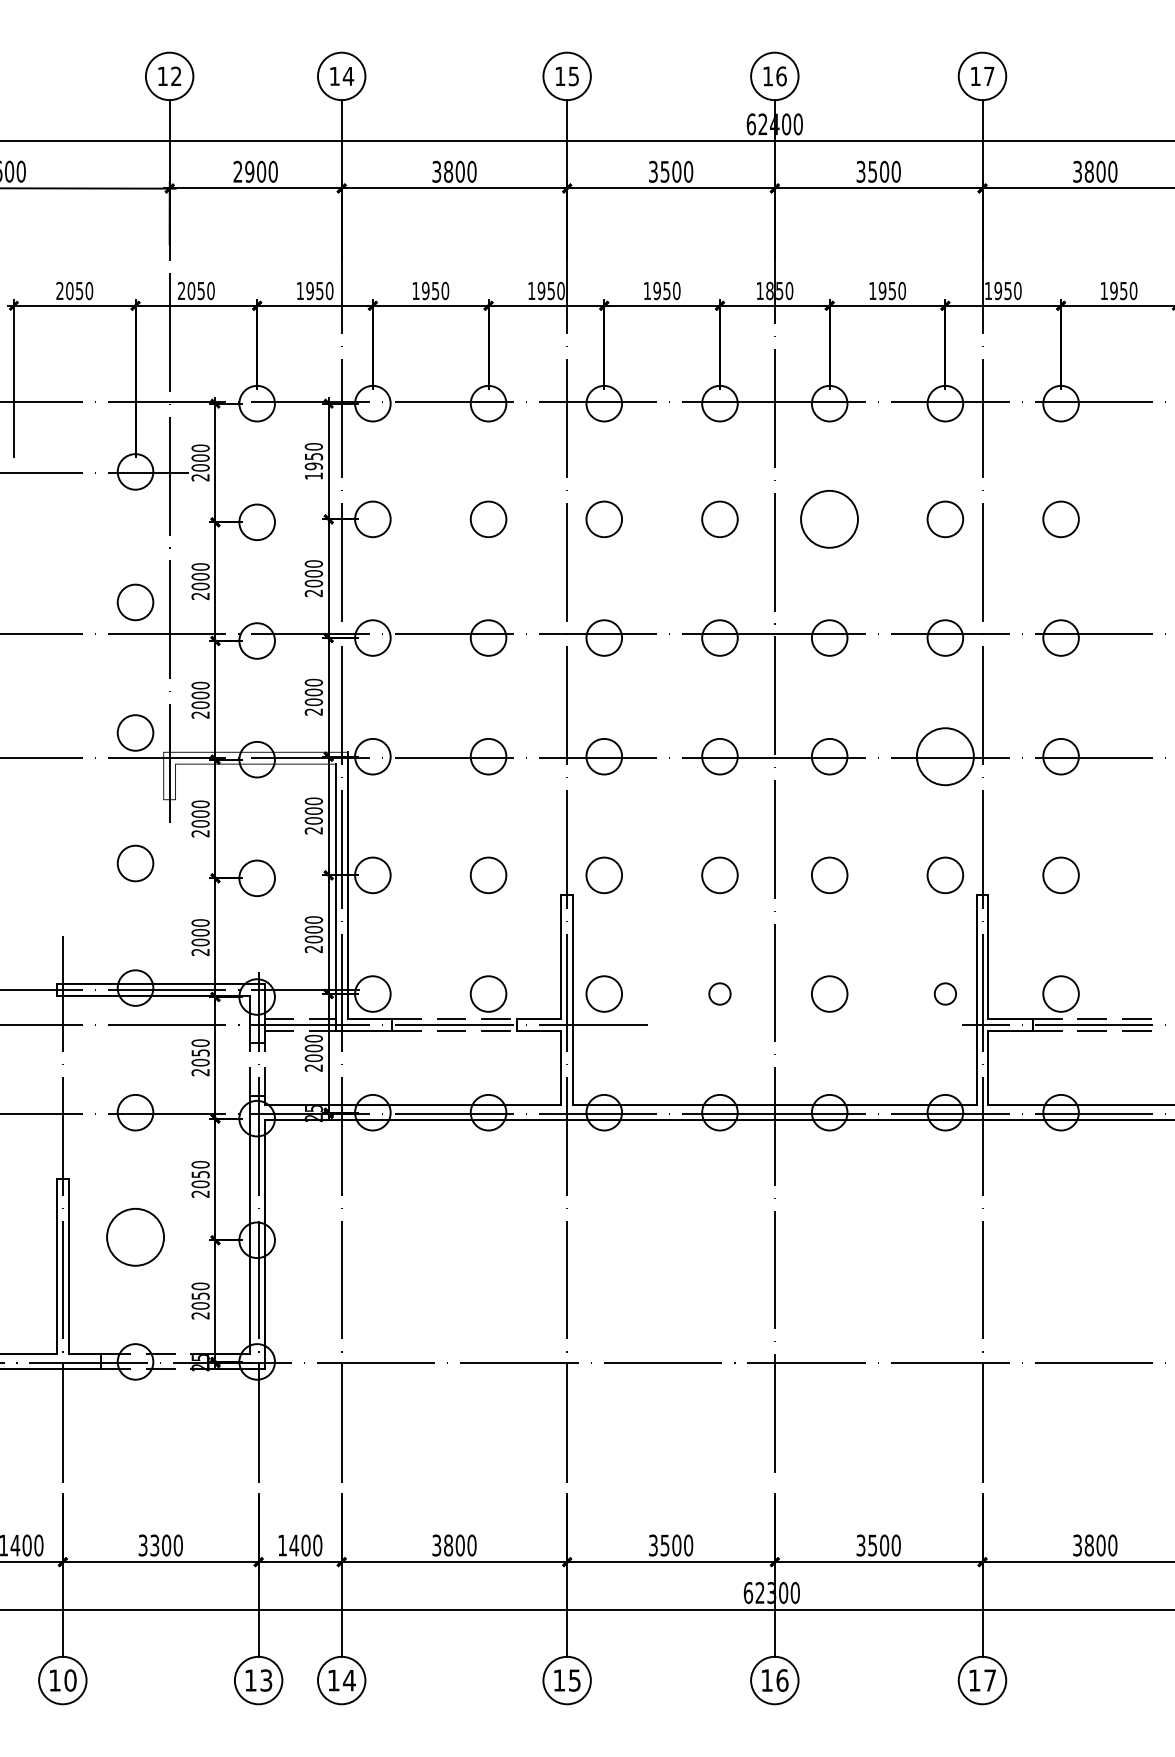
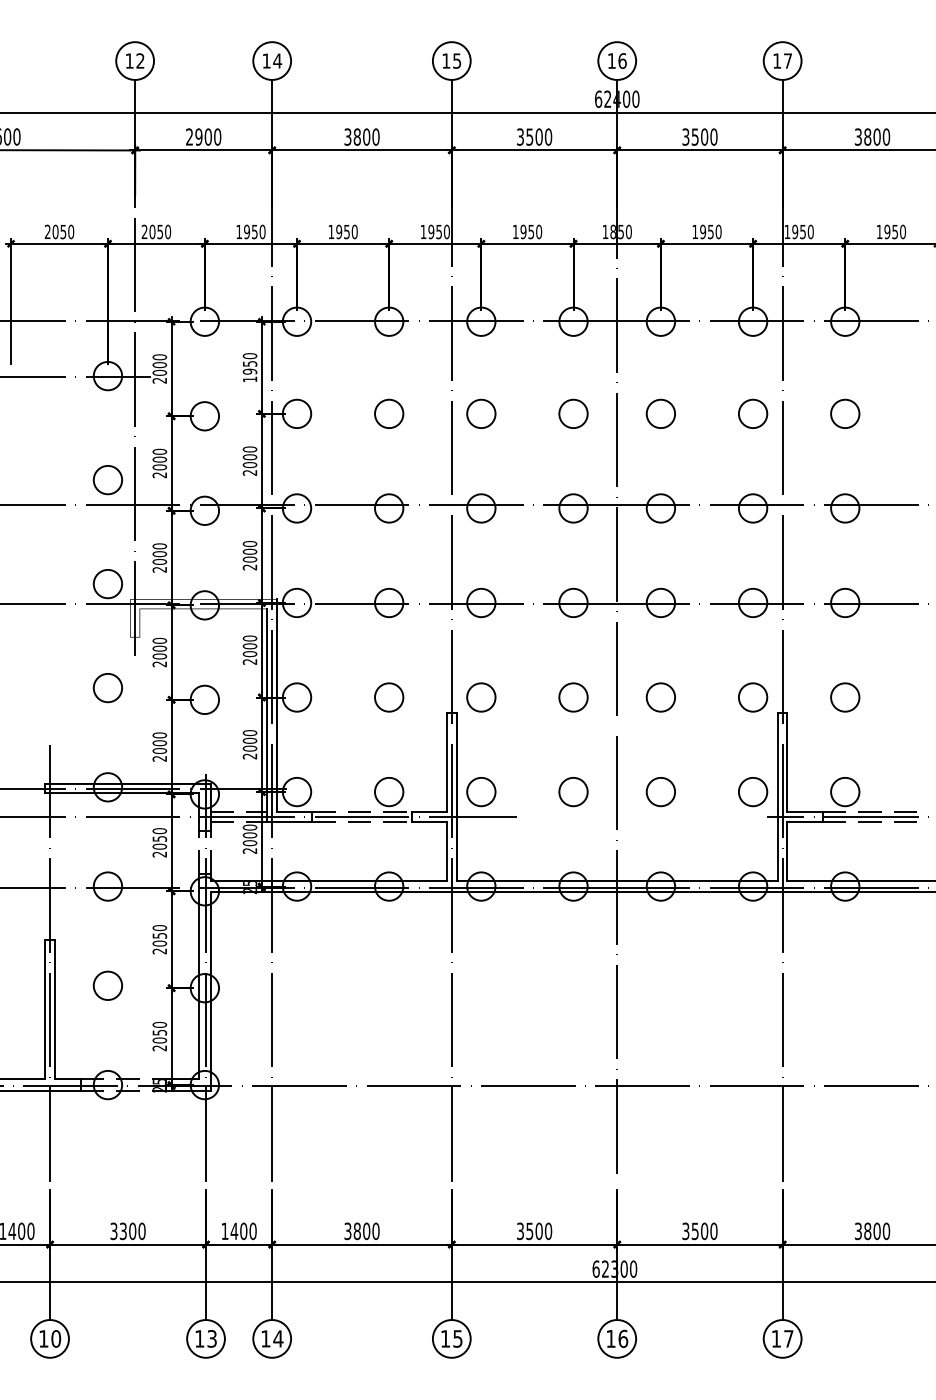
circle: (829, 519) -> (660, 414), size x0.62
circle: (945, 756) -> (753, 602), size x0.62
circle: (719, 993) -> (573, 791), size x1.67
circle: (945, 993) -> (753, 791), size x1.67
circle: (135, 1237) -> (107, 985), size x0.62

